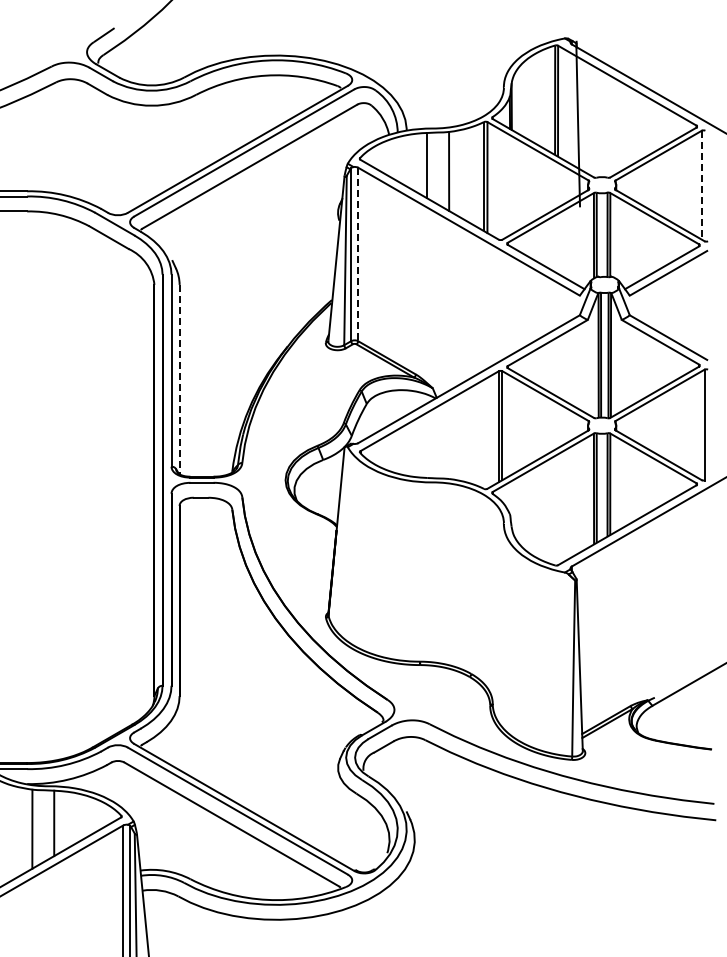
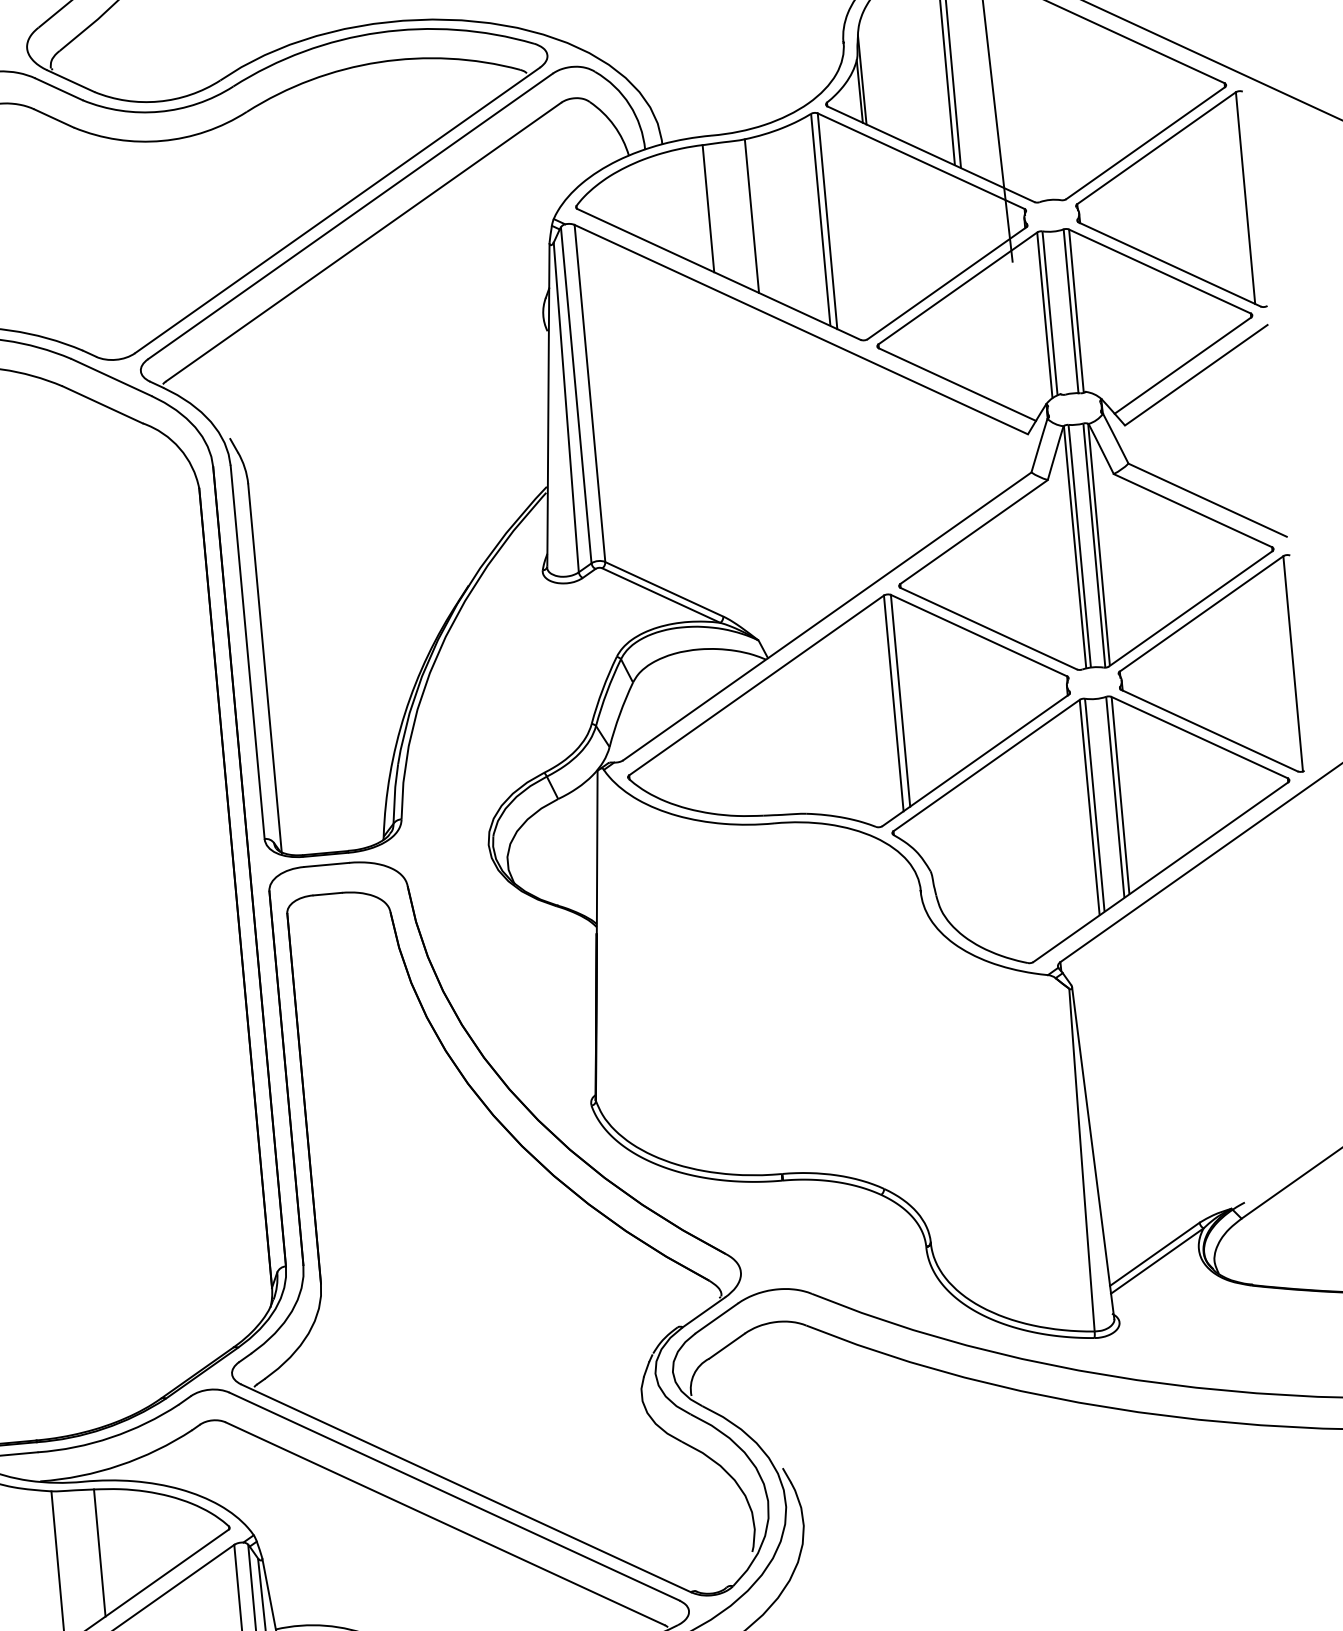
line: (701, 185) -> (1244, 198), dashed -> solid
line: (358, 254) -> (590, 393), dashed -> solid
line: (179, 380) -> (264, 670), dashed -> solid

